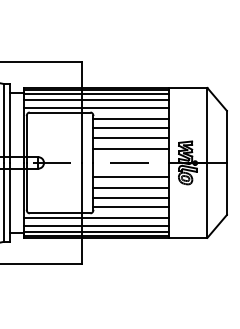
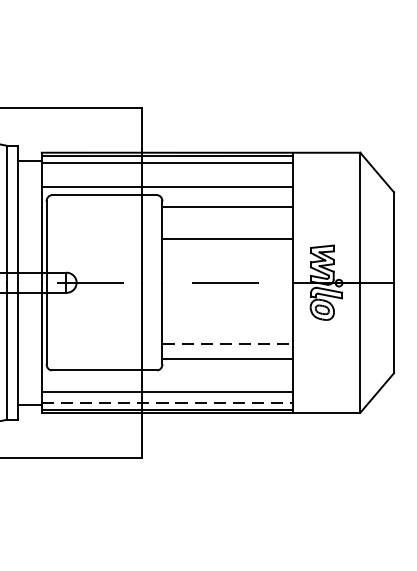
line: (95, 100) -> (165, 174), removed
line: (130, 127) -> (226, 221), removed
line: (130, 149) -> (226, 259), removed
line: (130, 176) -> (226, 306), removed
line: (130, 188) -> (226, 327), removed
line: (131, 198) -> (228, 344), solid -> dashed
line: (95, 218) -> (165, 379), removed
line: (96, 231) -> (167, 401), solid -> dashed

